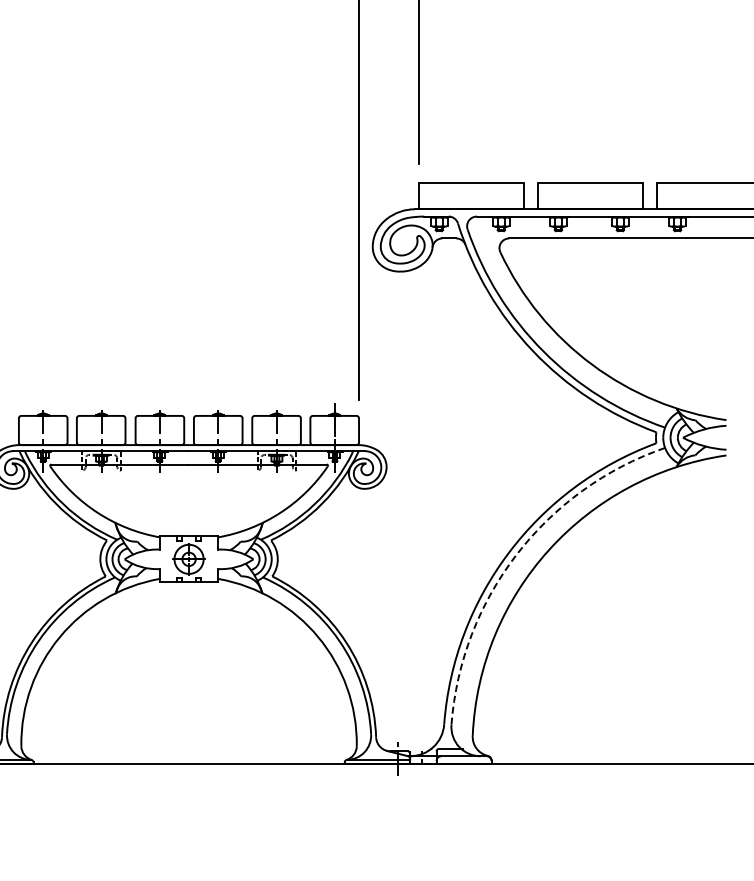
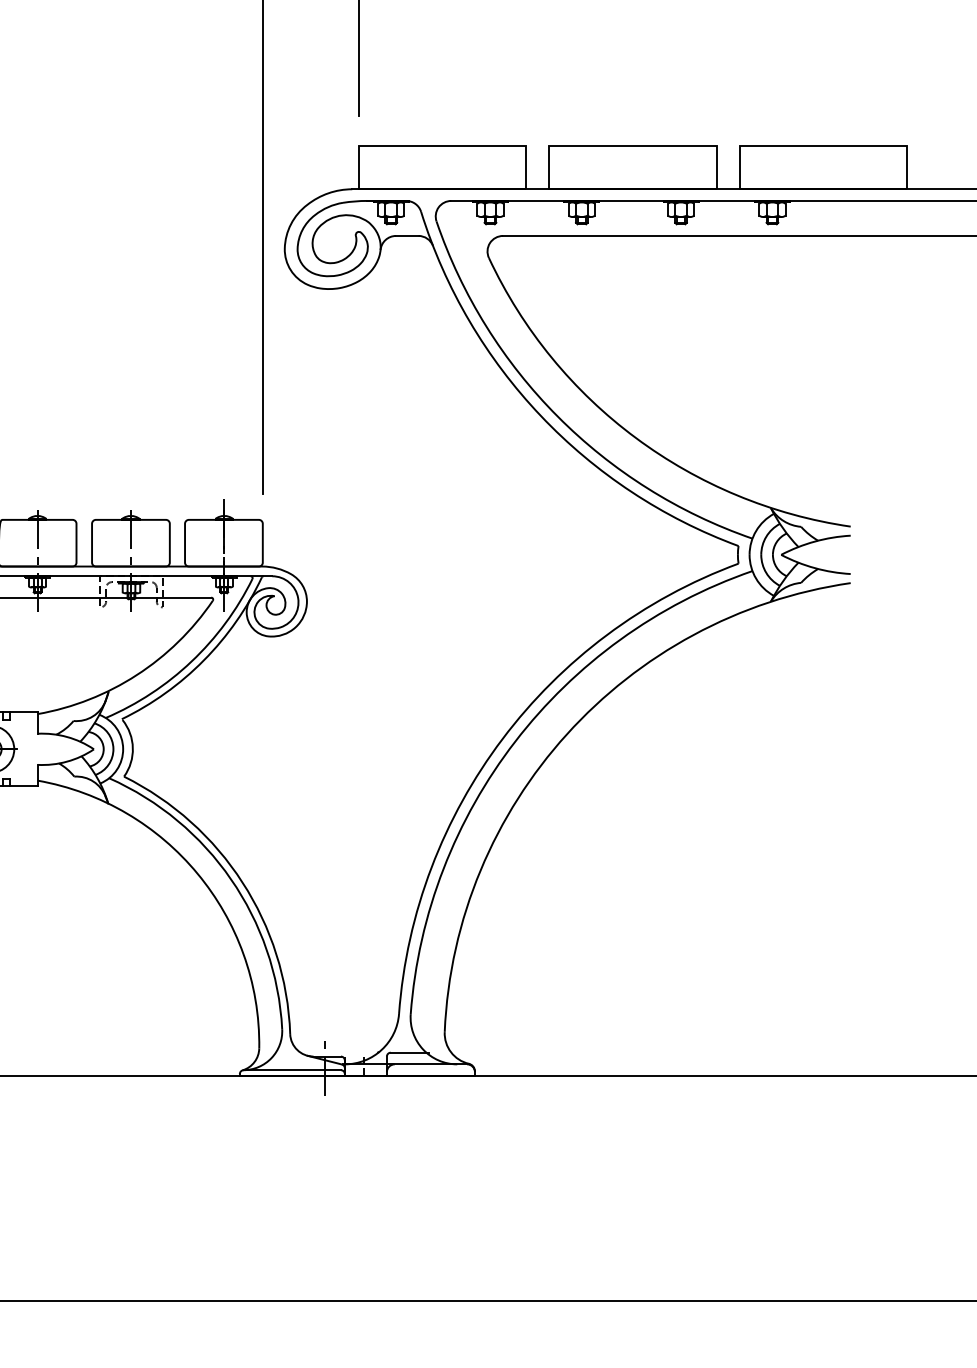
arc: (516, 554) -> (514, 741), dashed -> solid

